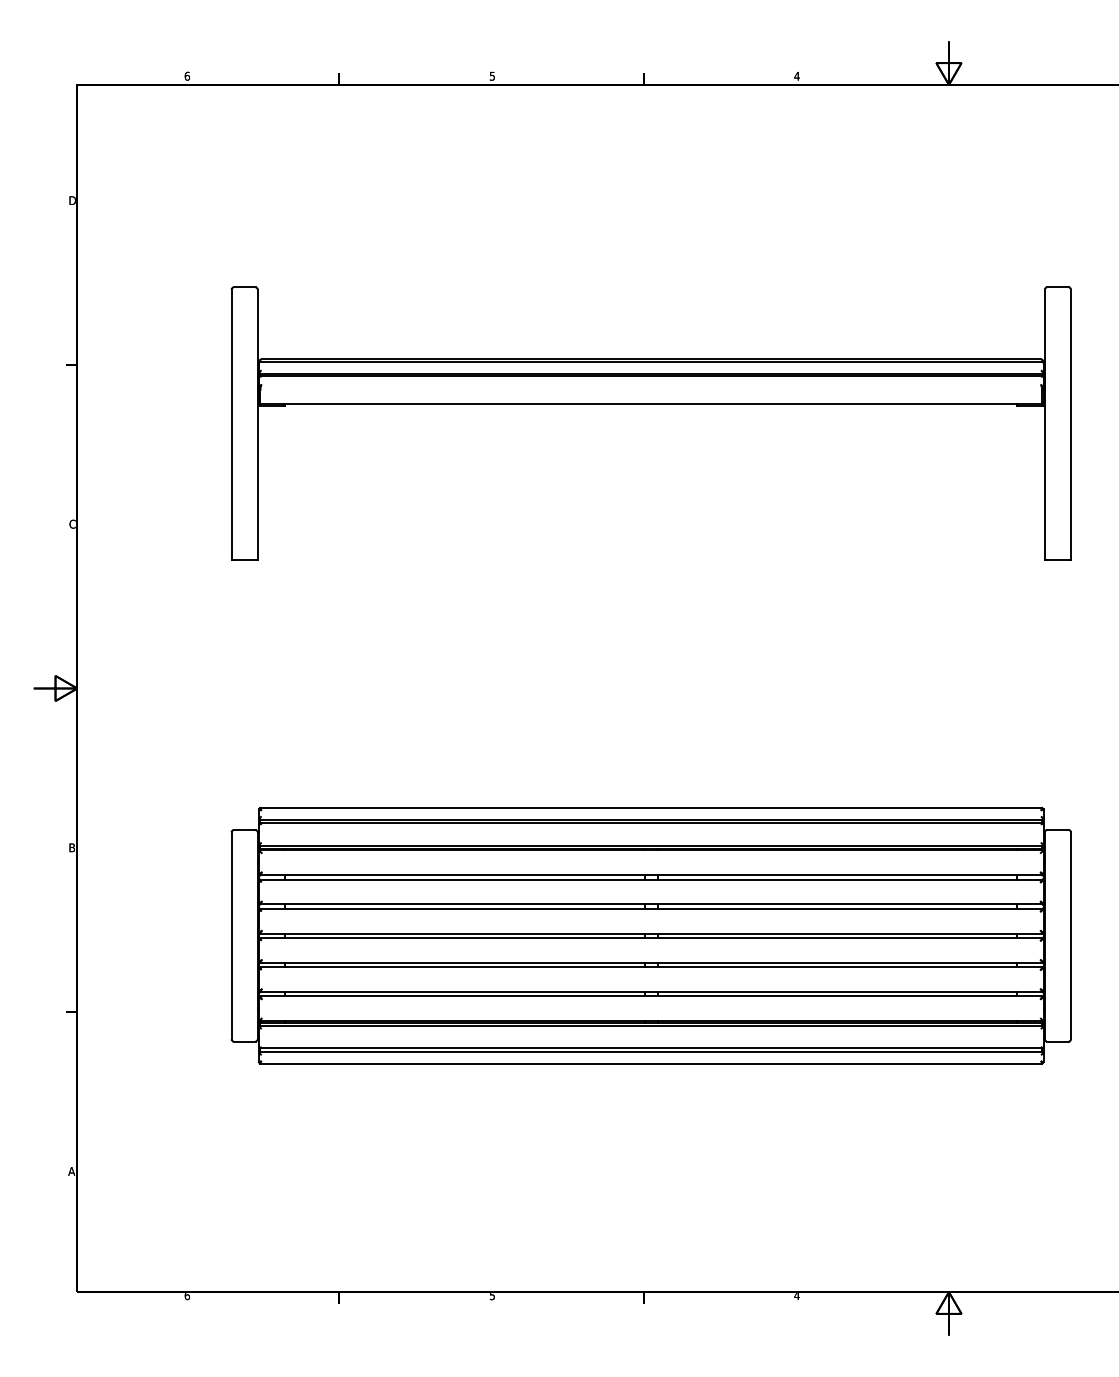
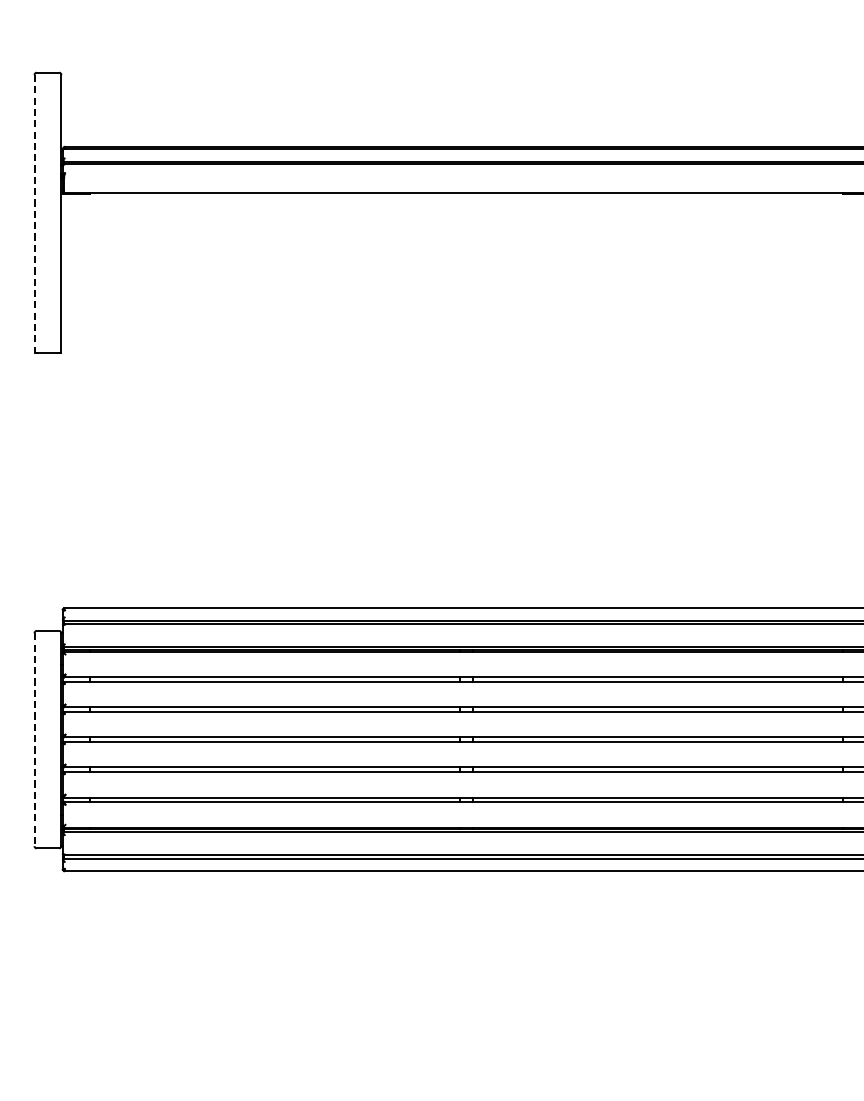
line: (231, 425) -> (34, 214), solid -> dashed
line: (231, 935) -> (34, 739), solid -> dashed

